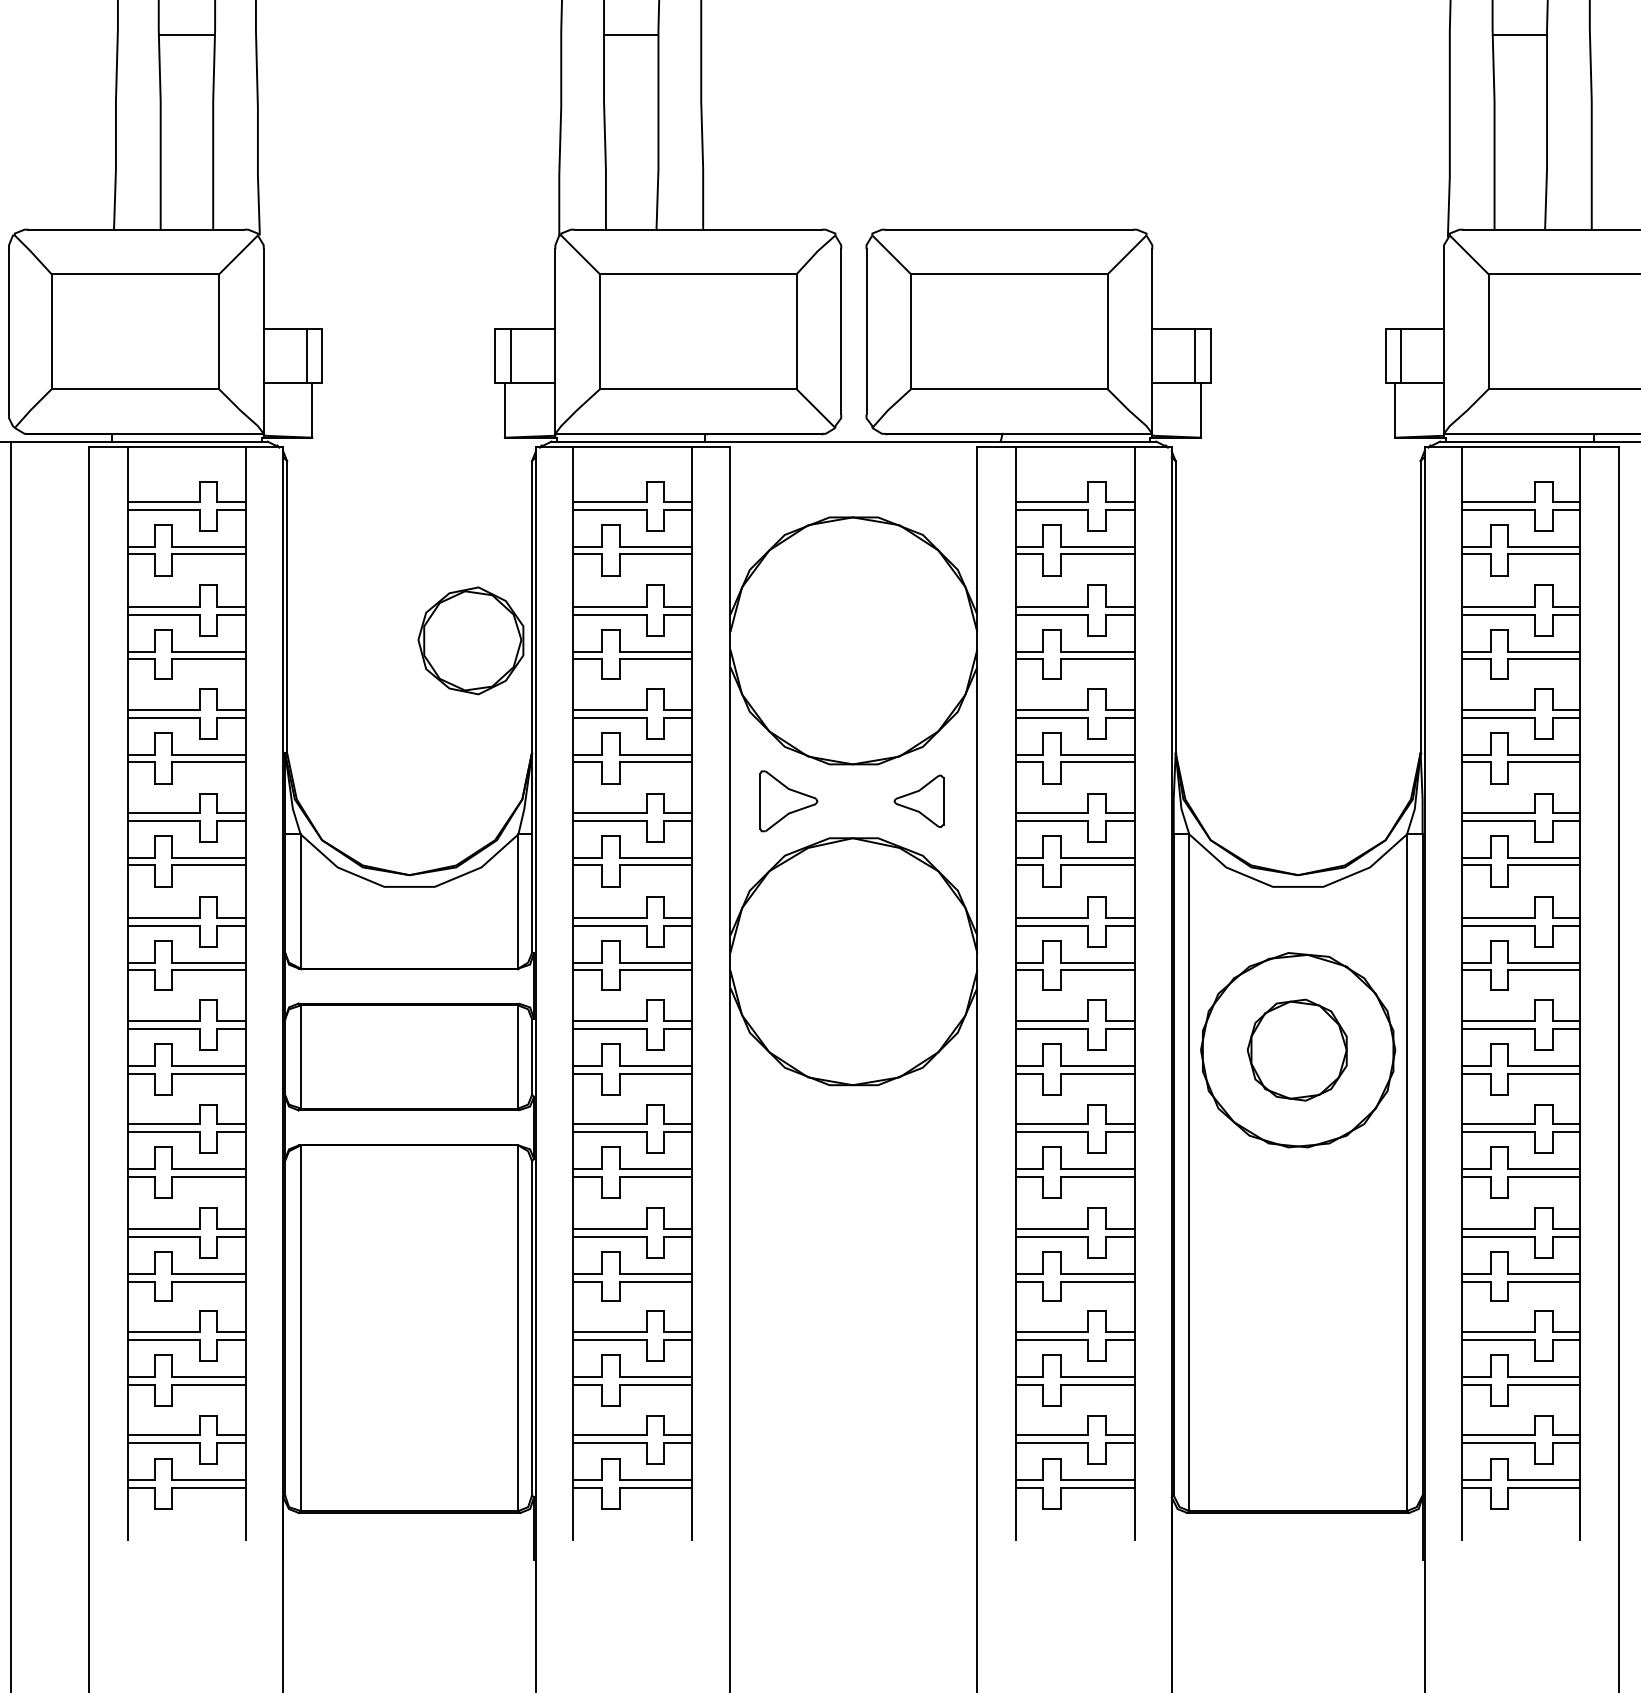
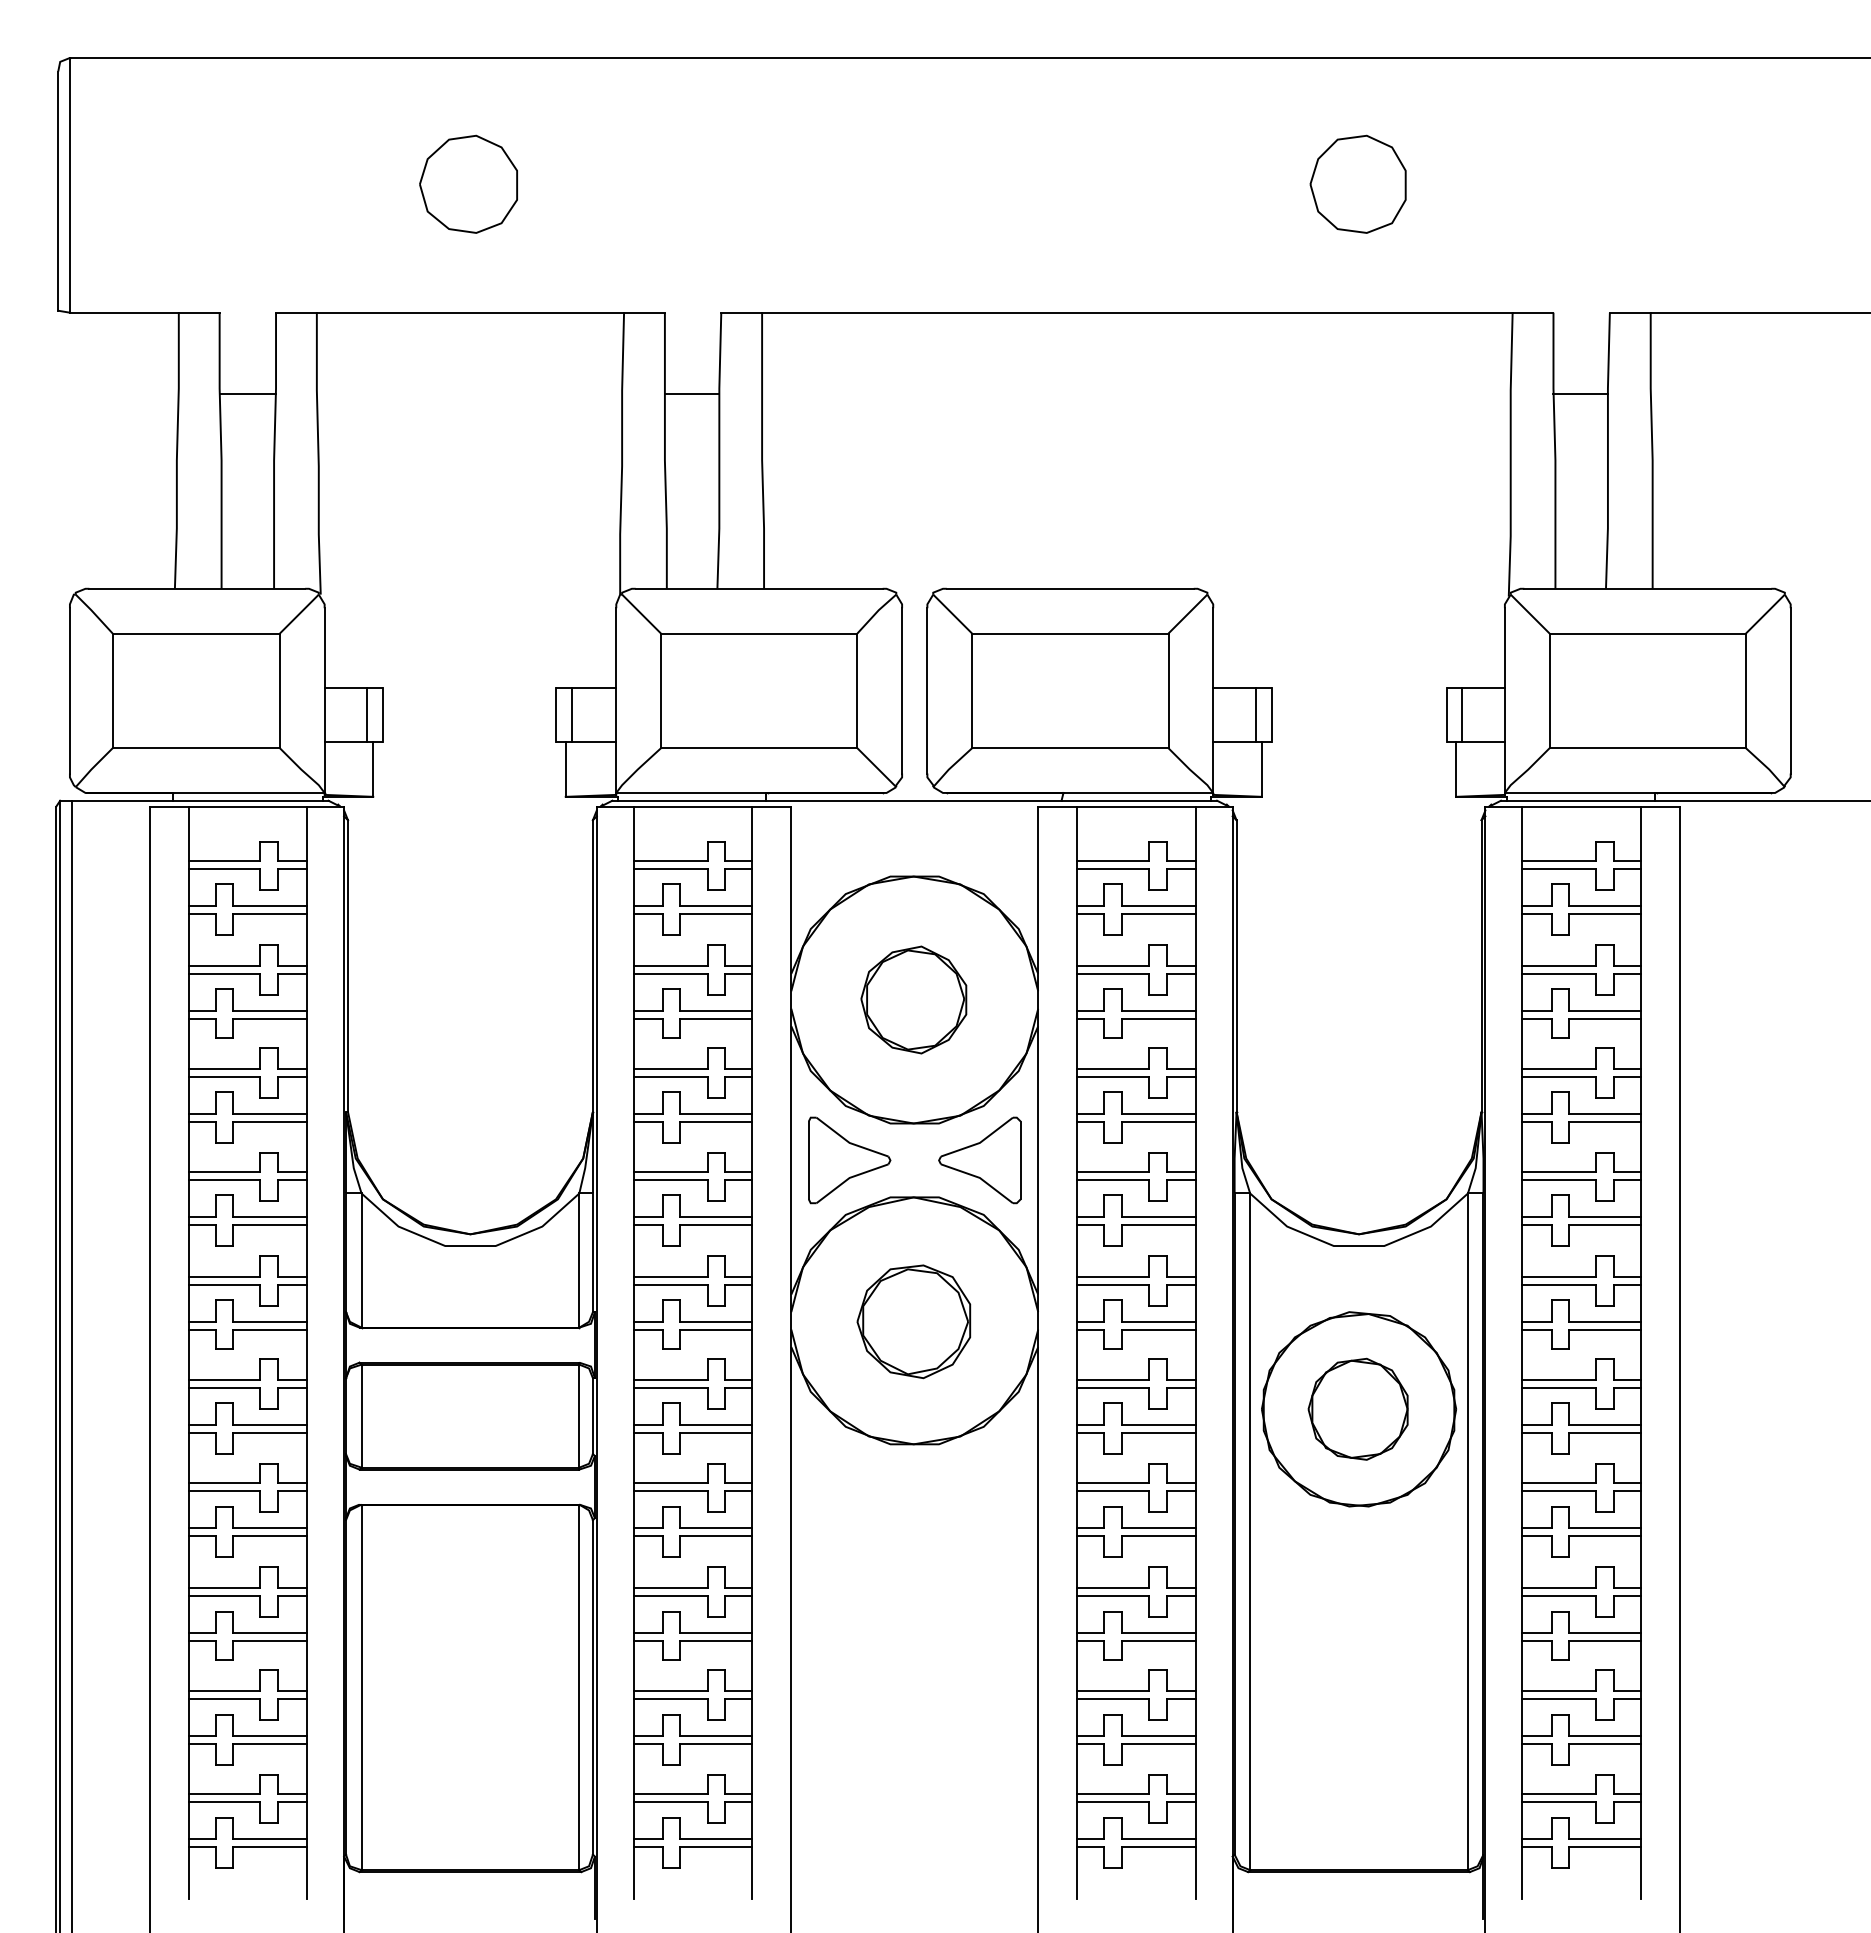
part: (470, 640) -> (913, 999), moved
part: (788, 801) -> (849, 1160), size x1.43
part: (918, 801) -> (979, 1160), size x1.67
part: (852, 962) -> (913, 1321), added

